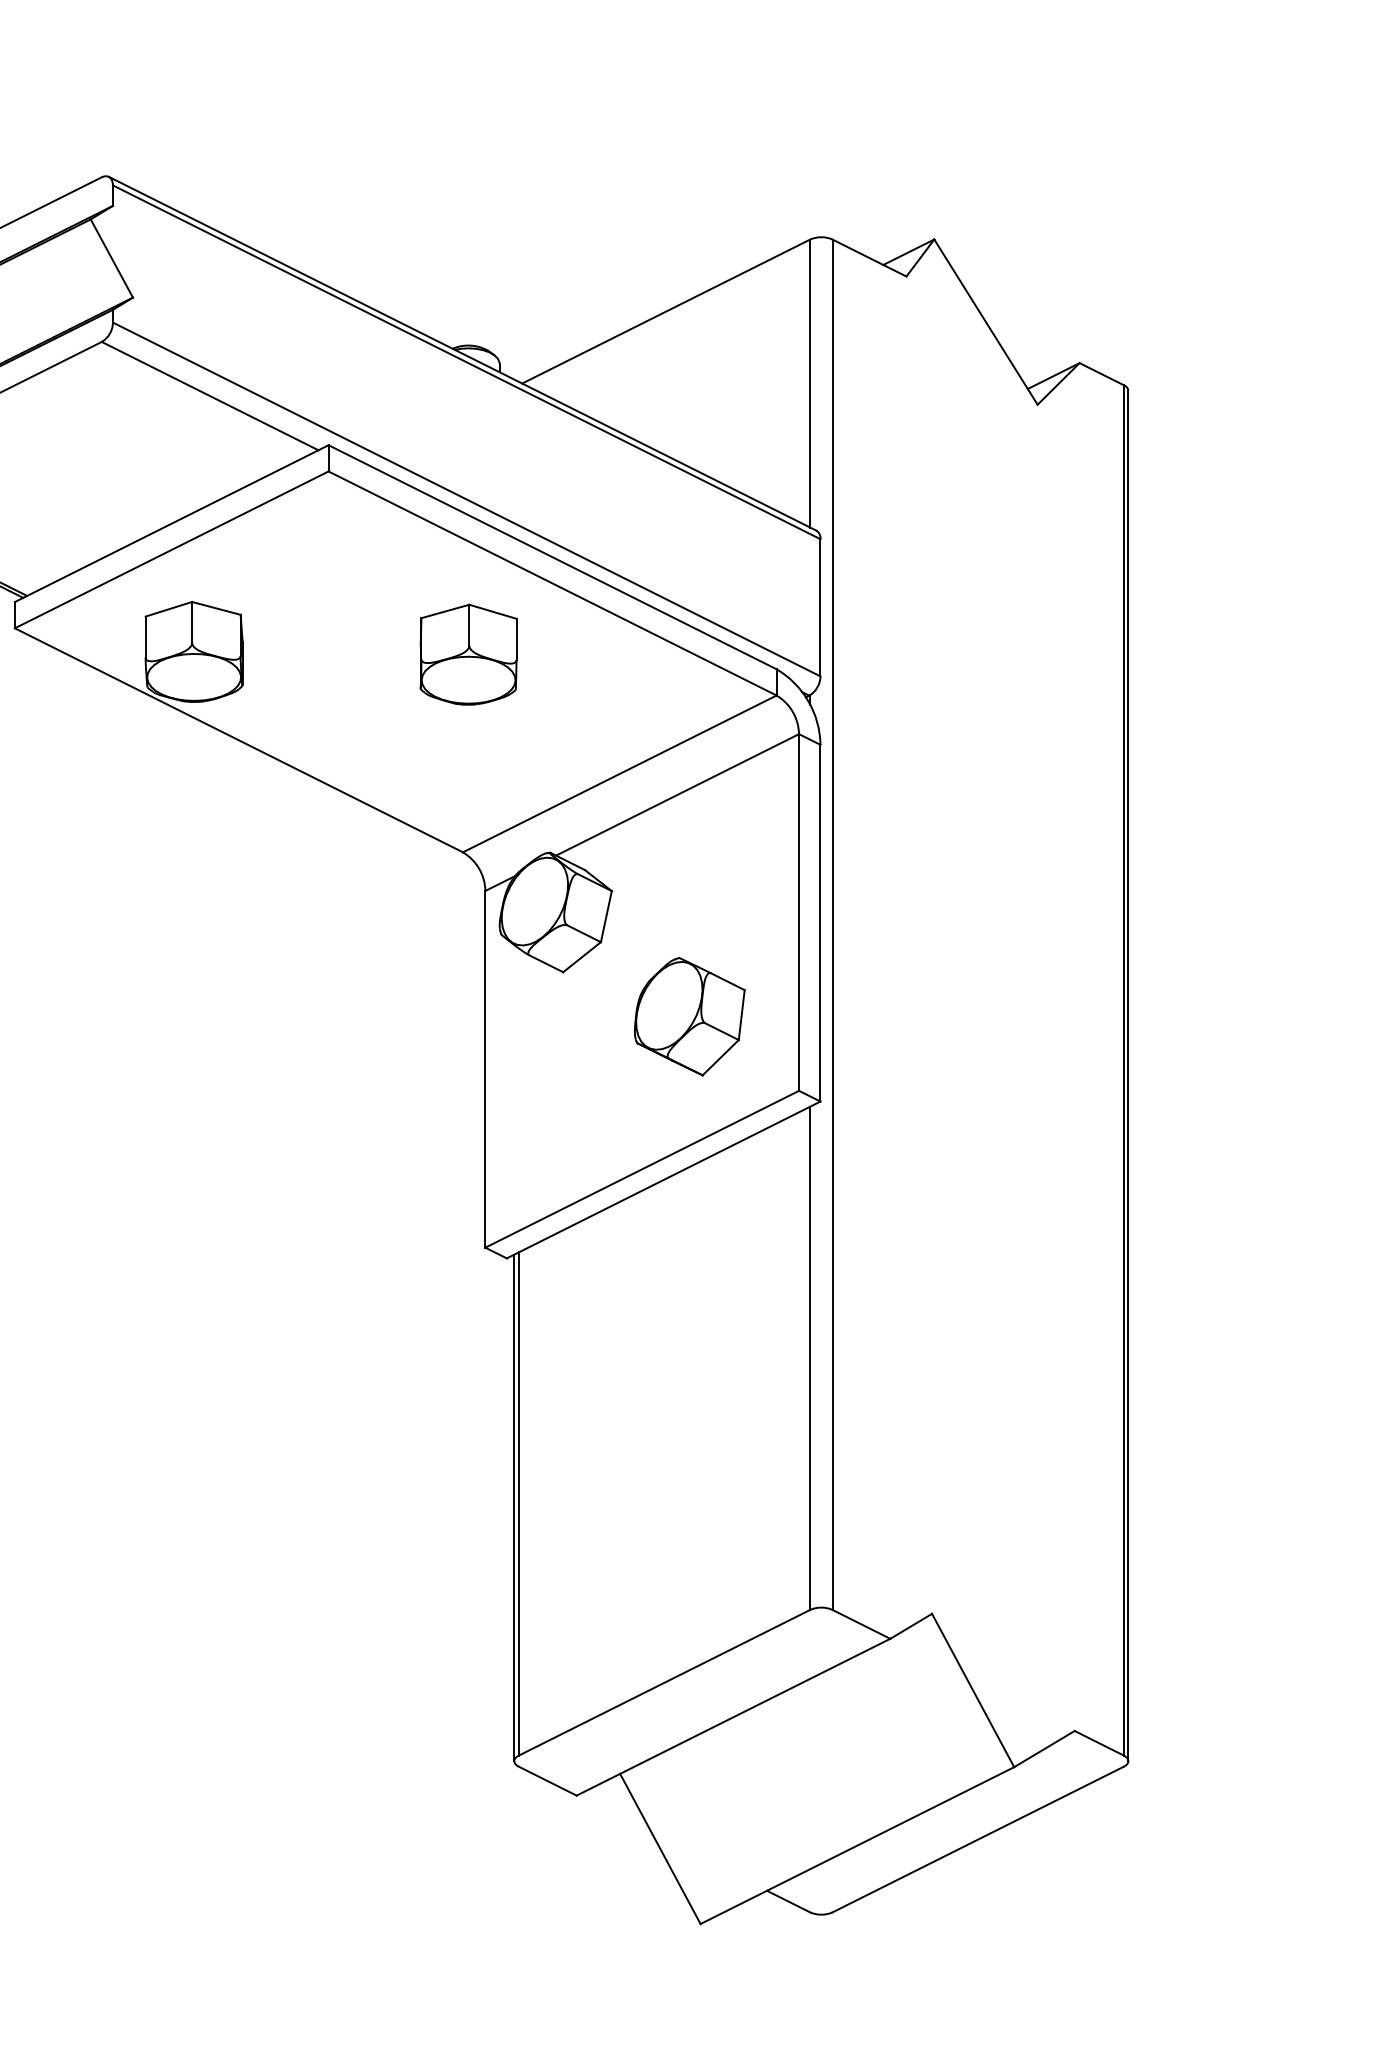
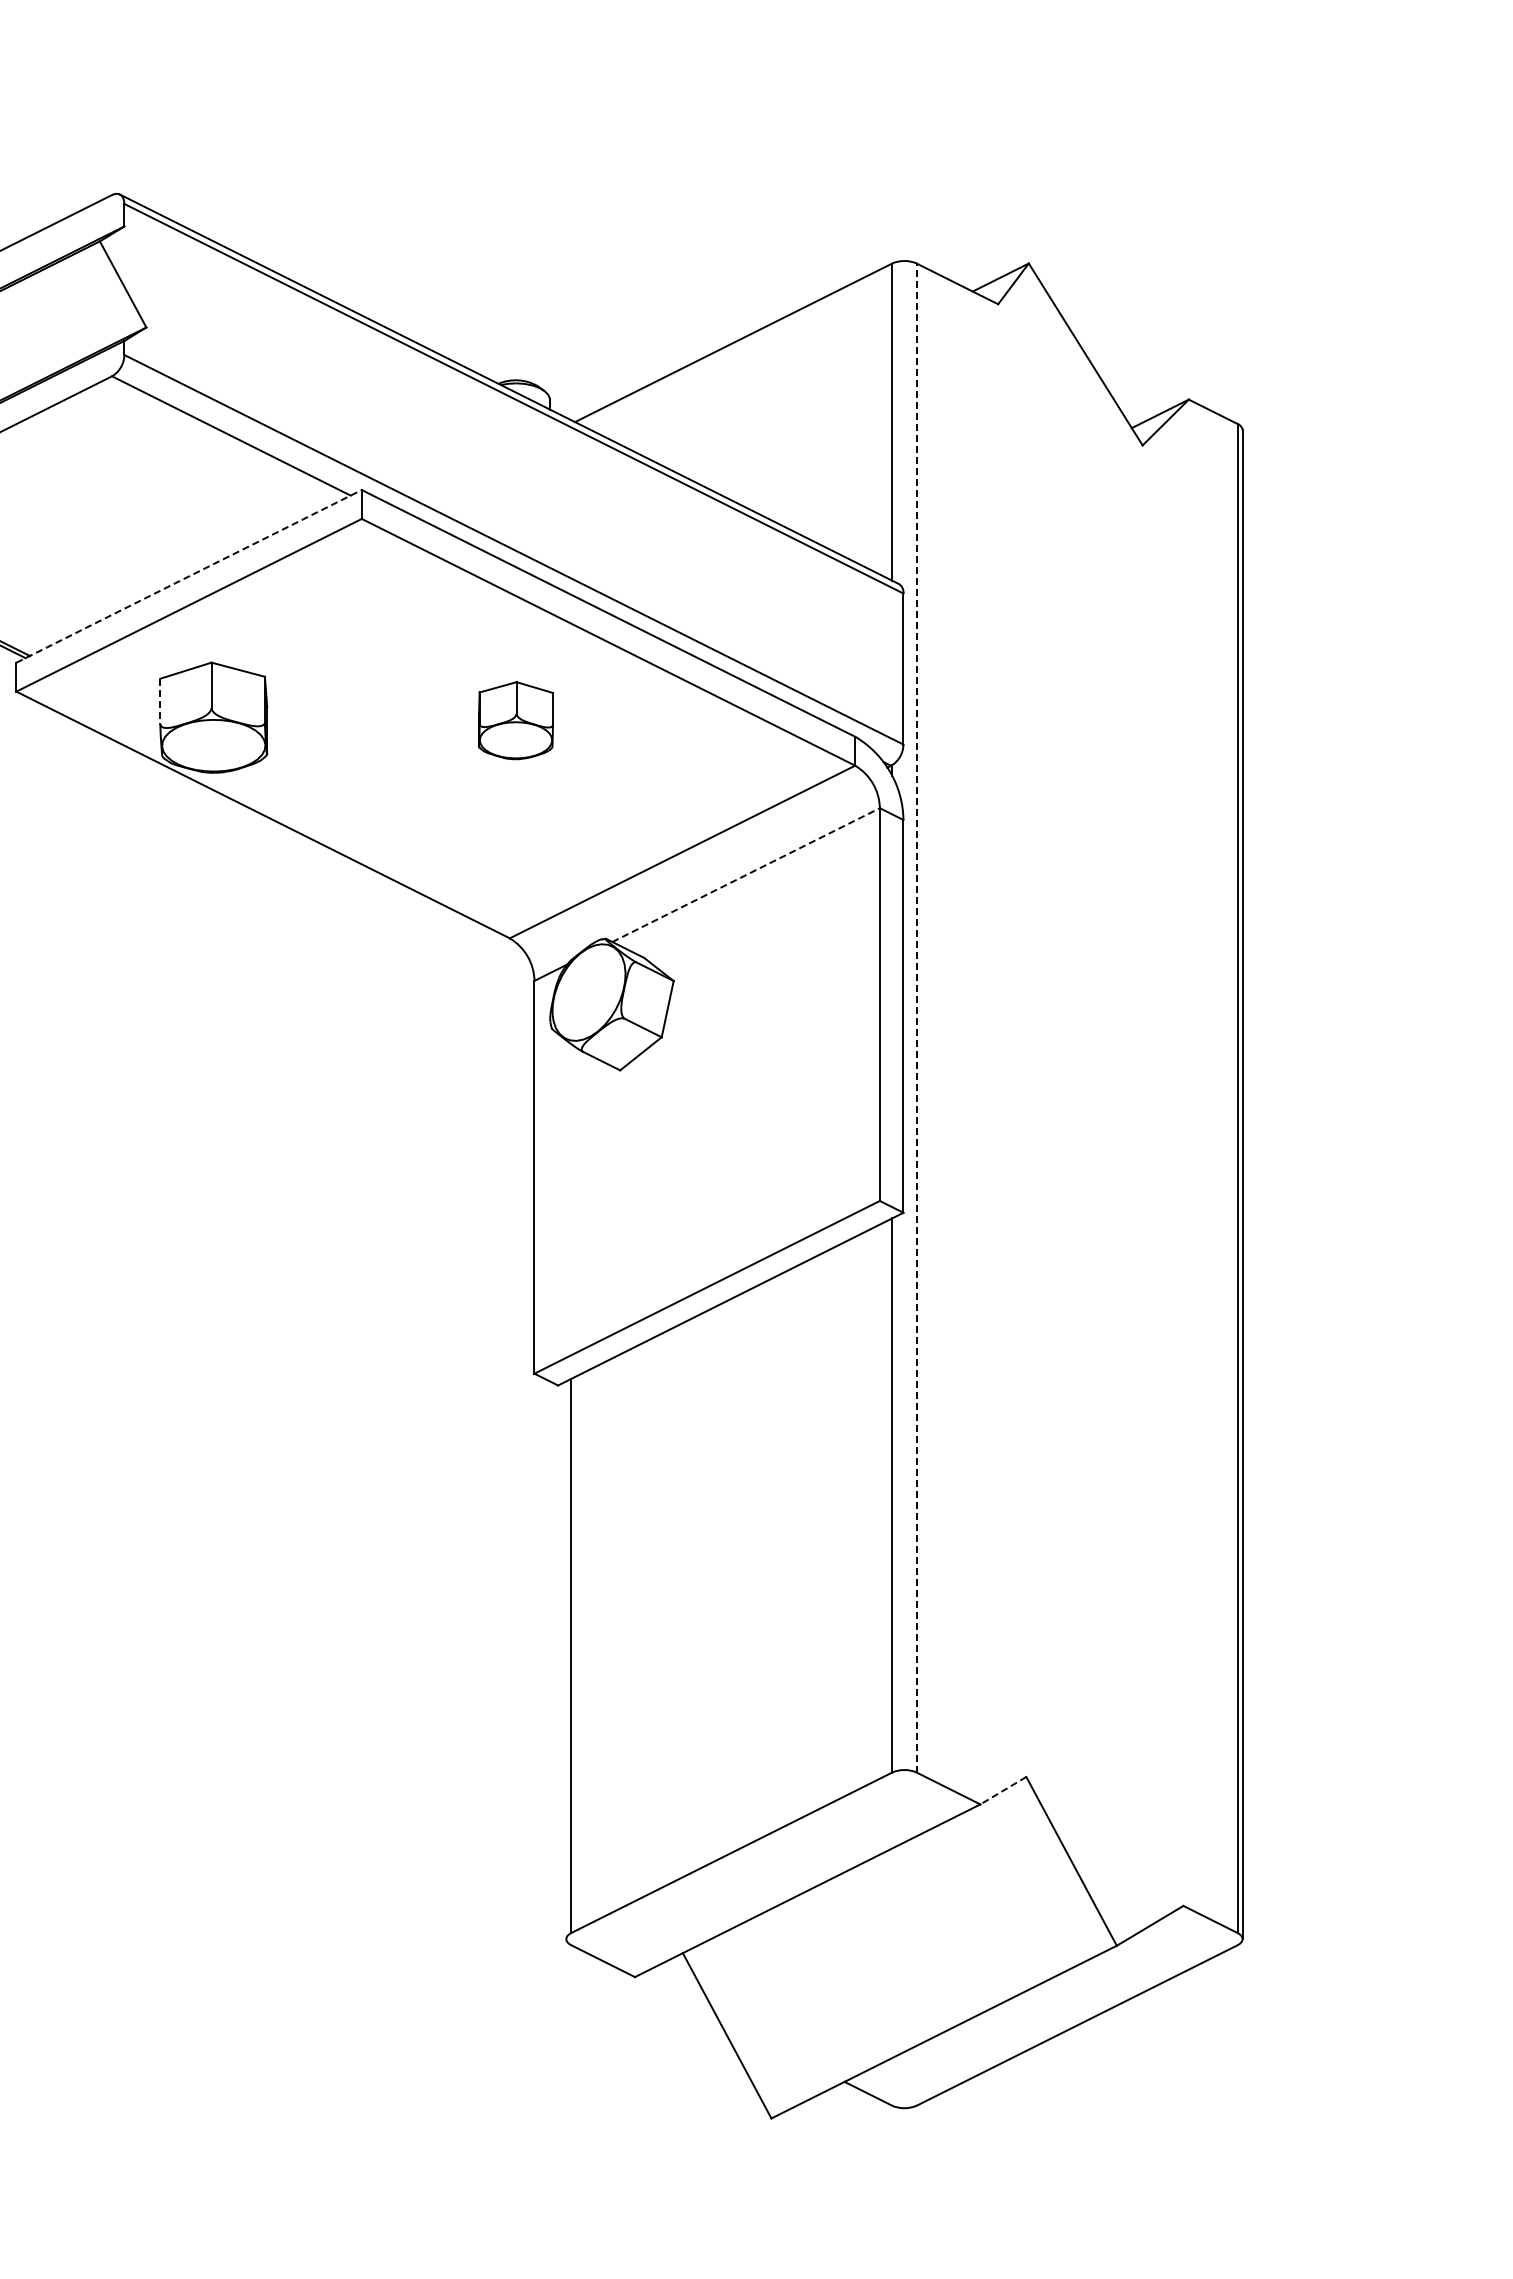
line: (172, 523) -> (189, 576), solid -> dashed
line: (145, 637) -> (160, 701), solid -> dashed
part: (468, 654) -> (515, 720), size x0.7
line: (677, 795) -> (746, 875), solid -> dashed
line: (832, 925) -> (916, 1018), solid -> dashed
part: (689, 1016) -> (759, 1119), removed
line: (514, 1508) -> (566, 1660), removed
line: (911, 1626) -> (1003, 1790), solid -> dashed

